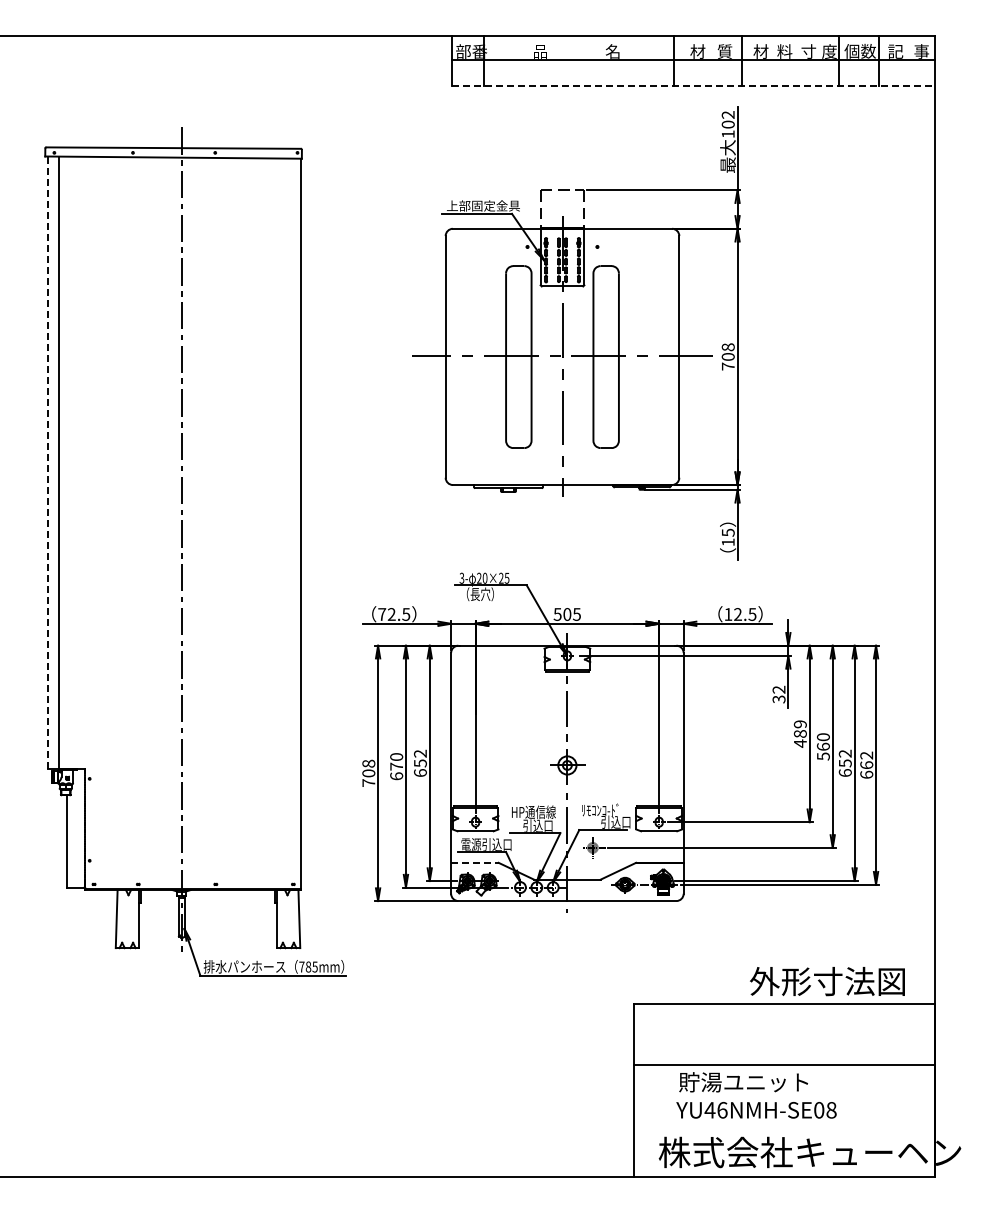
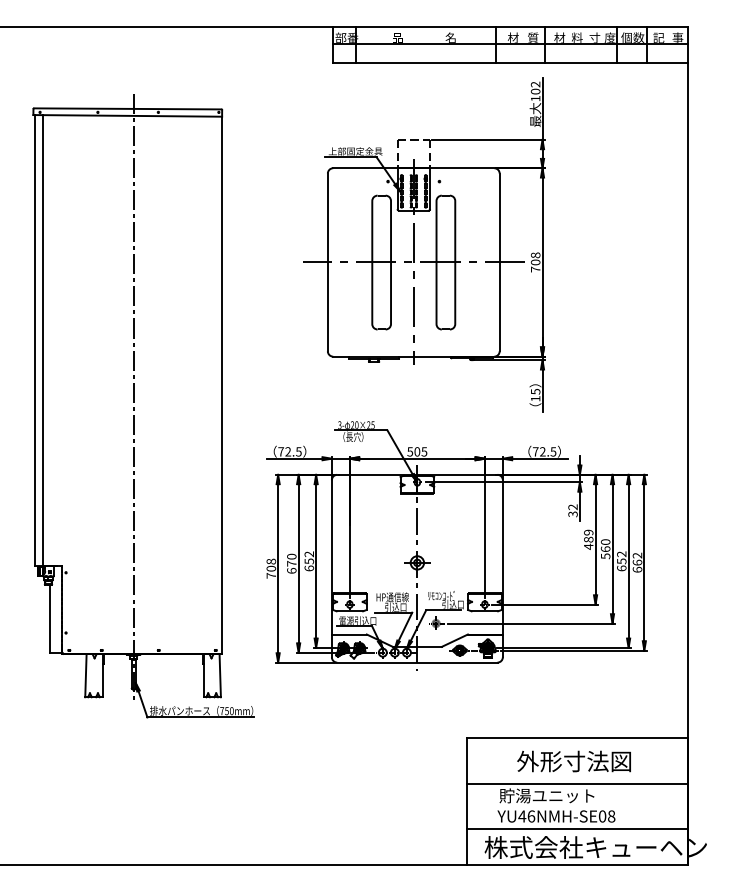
line: (694, 86) -> (510, 63), dashed -> solid
line: (47, 463) -> (35, 340), dashed -> solid
text: (728, 614) -> (535, 451), 12.5 -> 72.5
line: (474, 862) -> (349, 634), dashed -> solid
text: (311, 966) -> (229, 710), 785mm -> 750mm
text: (827, 981) -> (574, 761), moved
line: (784, 1127) -> (577, 829), added

